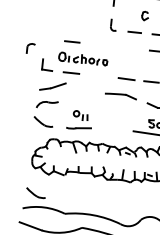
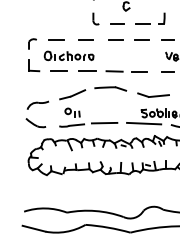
line: (101, 44) -> (85, 39), added
line: (130, 47) -> (115, 39), added
part: (30, 48) -> (32, 43), moved
line: (99, 75) -> (87, 70), added
line: (52, 86) -> (72, 94), moved
line: (111, 128) -> (104, 122), added
part: (35, 193) -> (35, 195), removed

